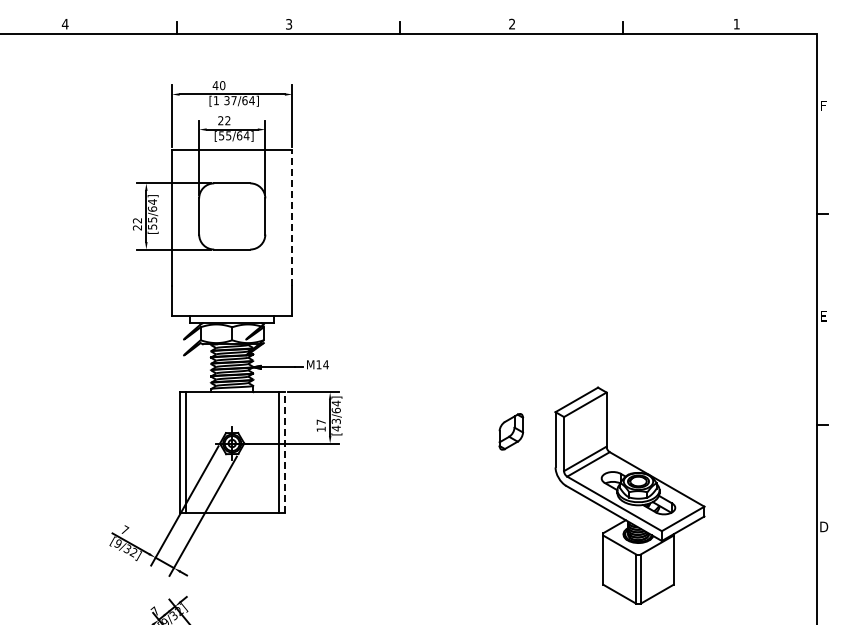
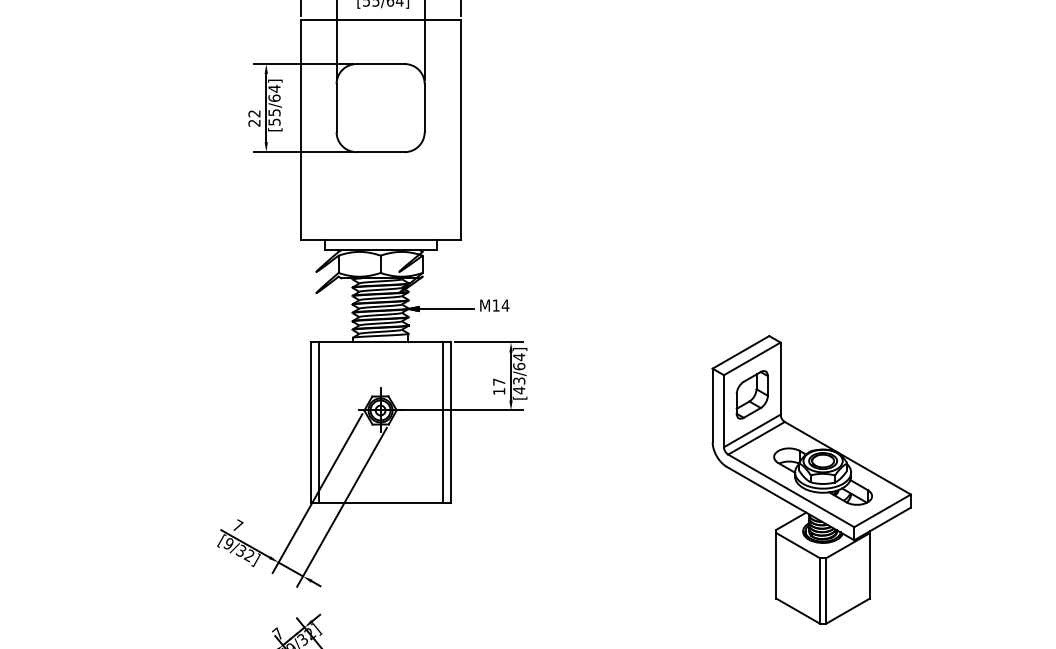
line: (292, 217) -> (460, 109), dashed -> solid
line: (284, 452) -> (450, 422), dashed -> solid
part: (629, 495) -> (811, 479), moved

